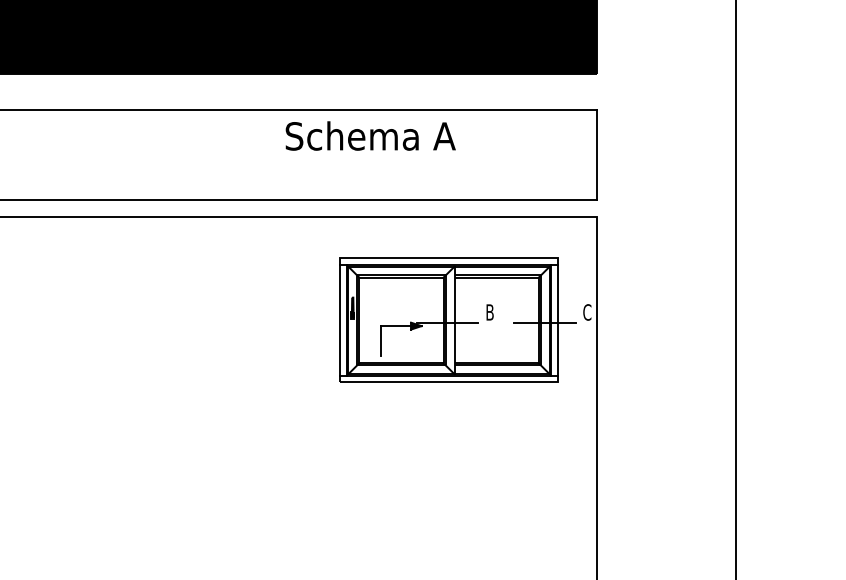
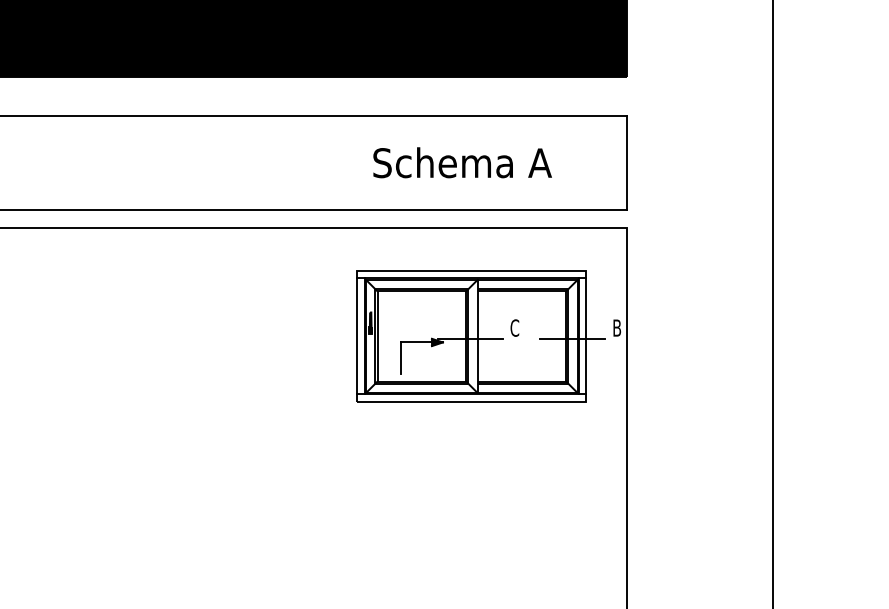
text: (370, 135) -> (462, 162), moved
text: (489, 311) -> (514, 327), B -> C
text: (586, 311) -> (616, 327), C -> B

